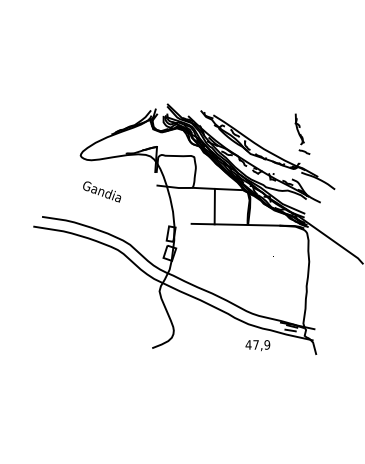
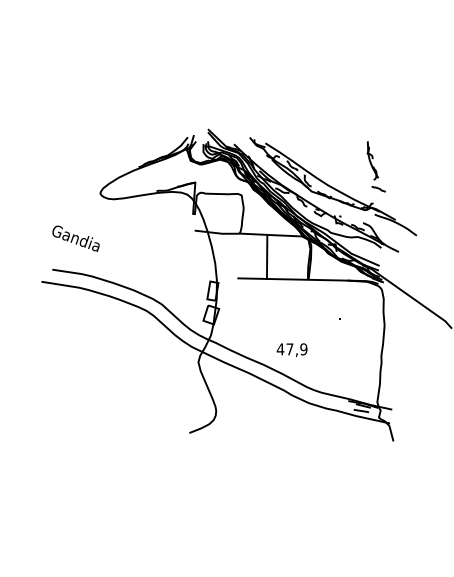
text: (102, 191) -> (76, 238), moved
text: (257, 345) -> (291, 350), moved

